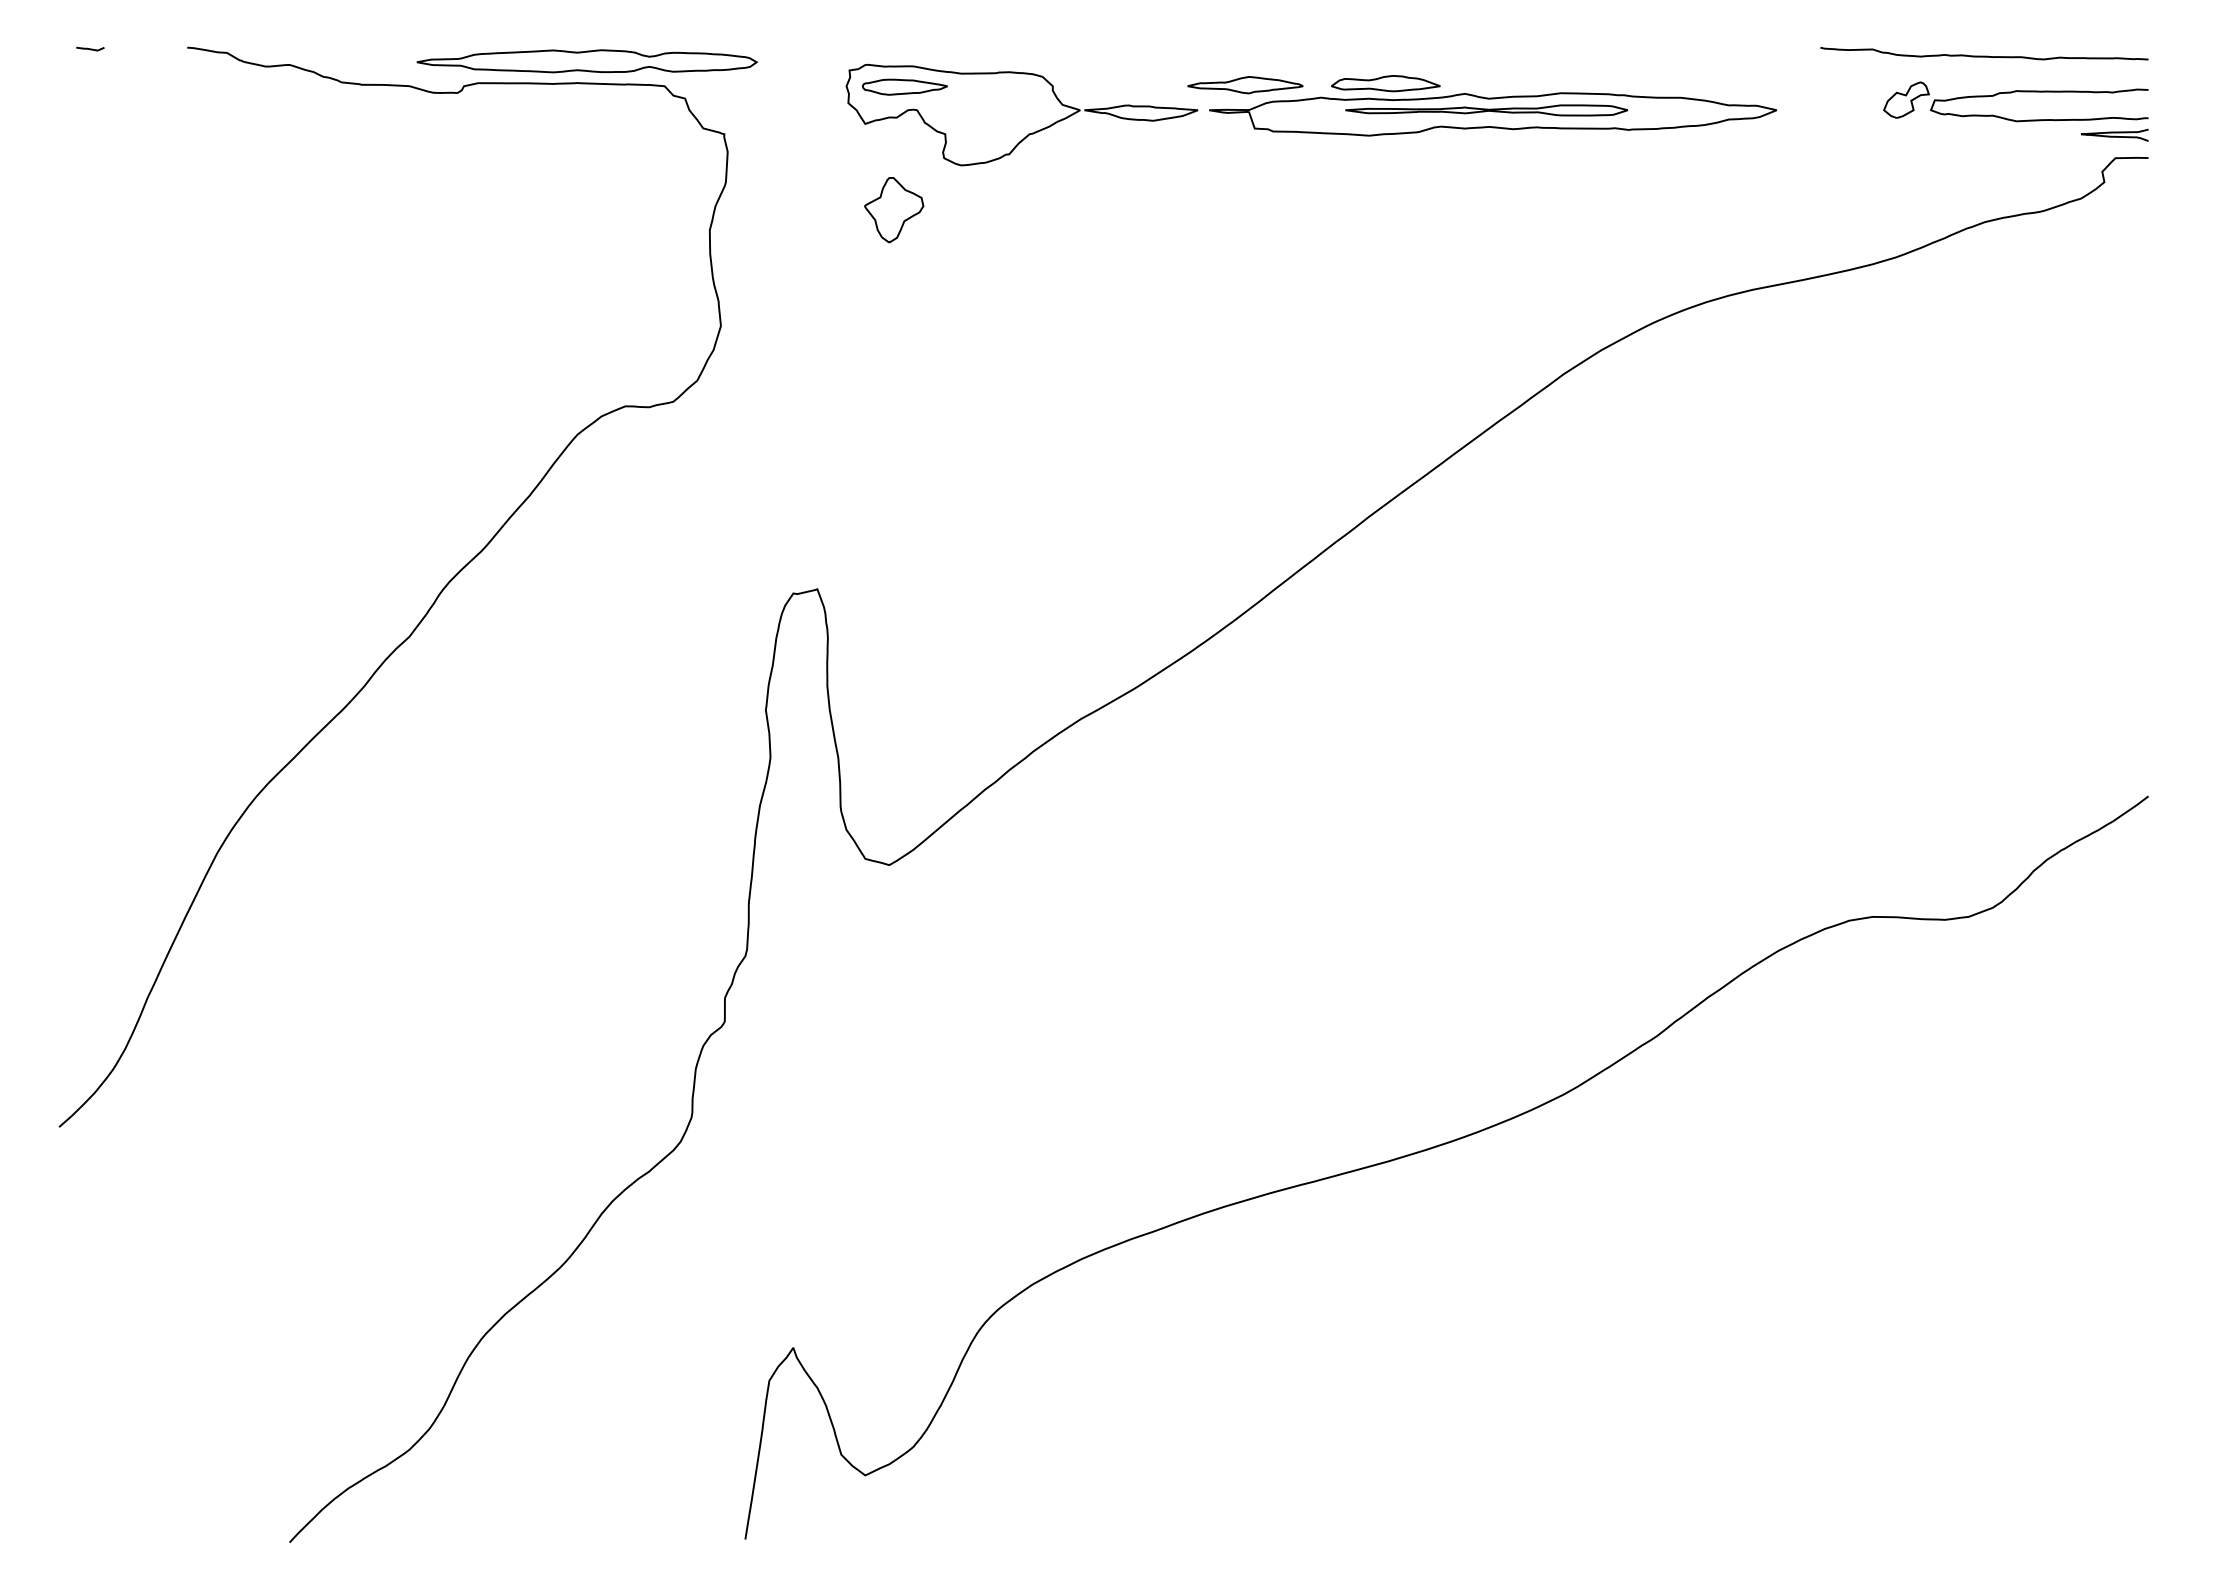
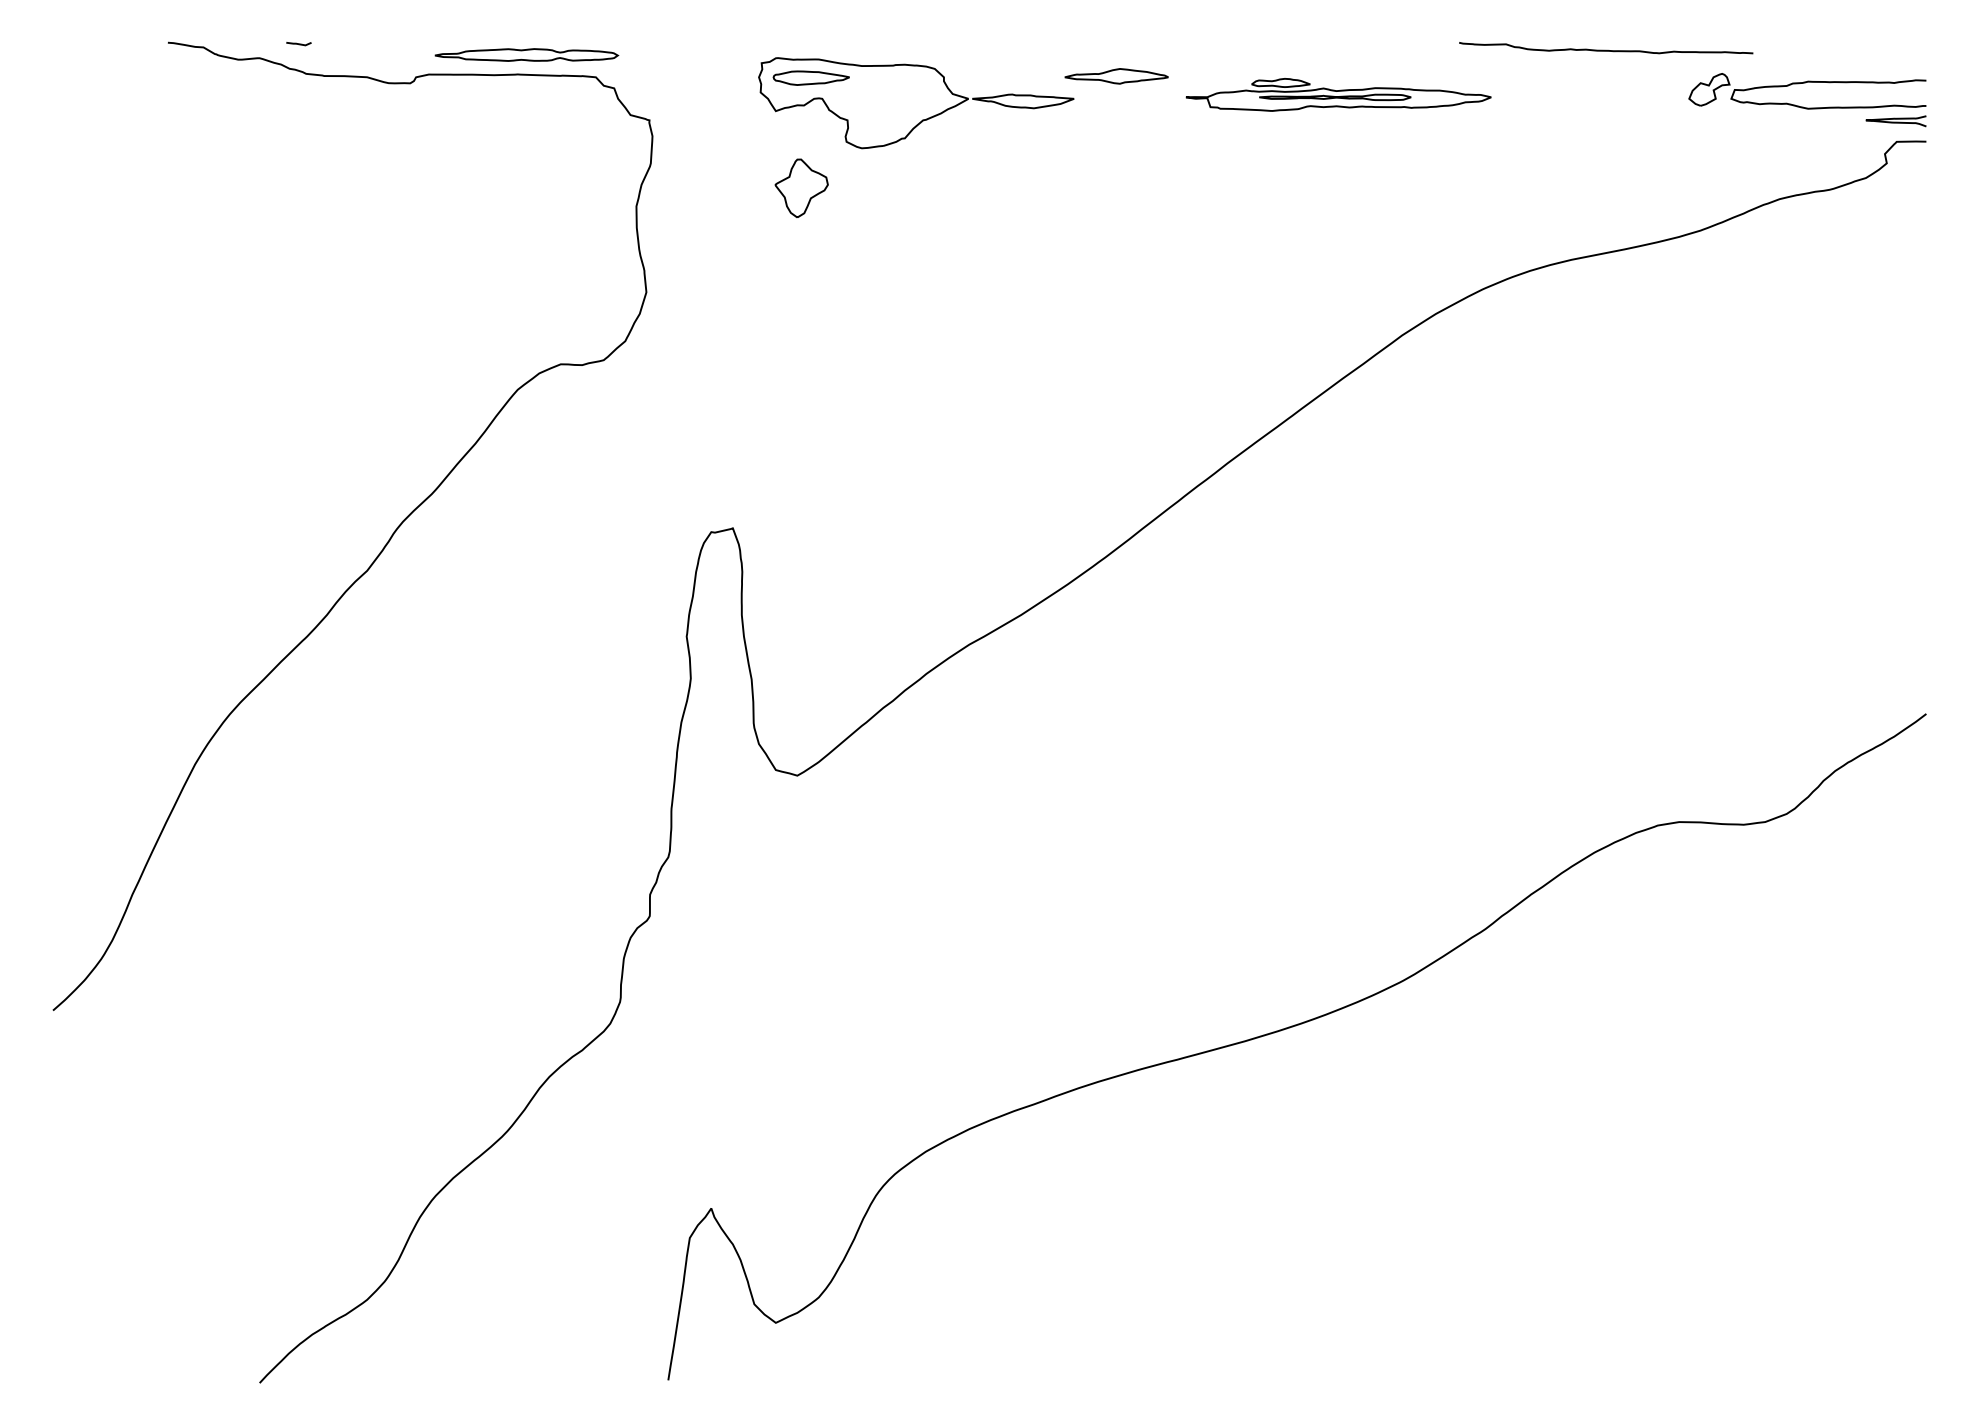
line: (90, 48) -> (299, 43), moved
curve: (1984, 55) -> (1606, 49), moved
part: (587, 61) -> (526, 55), size x0.6
part: (1492, 105) -> (1338, 94), size x0.6

